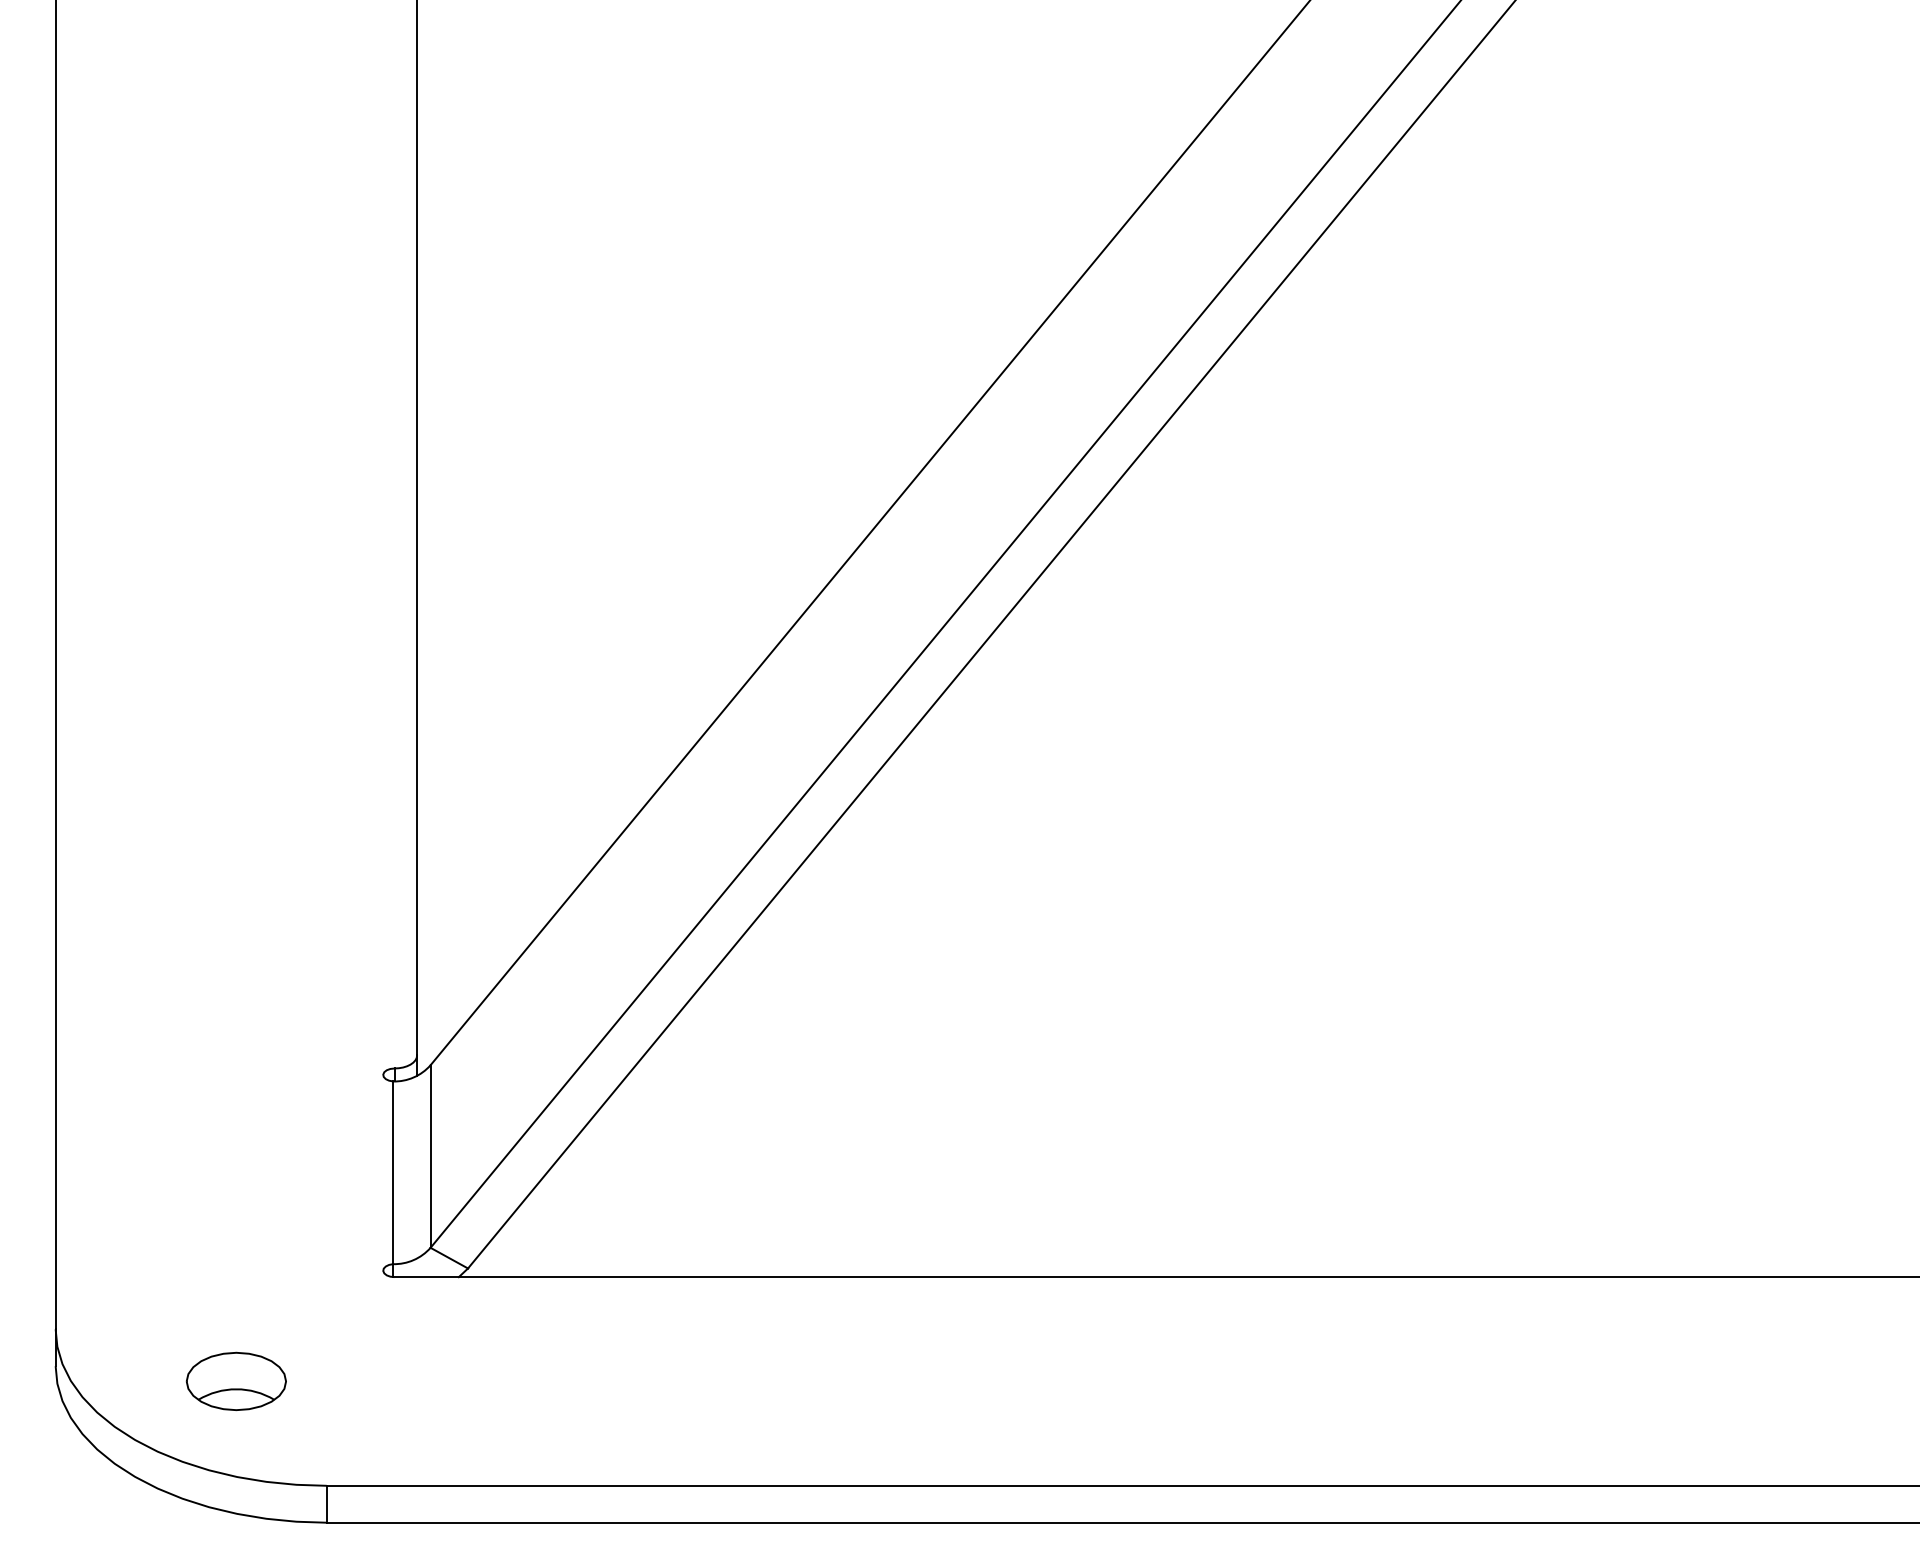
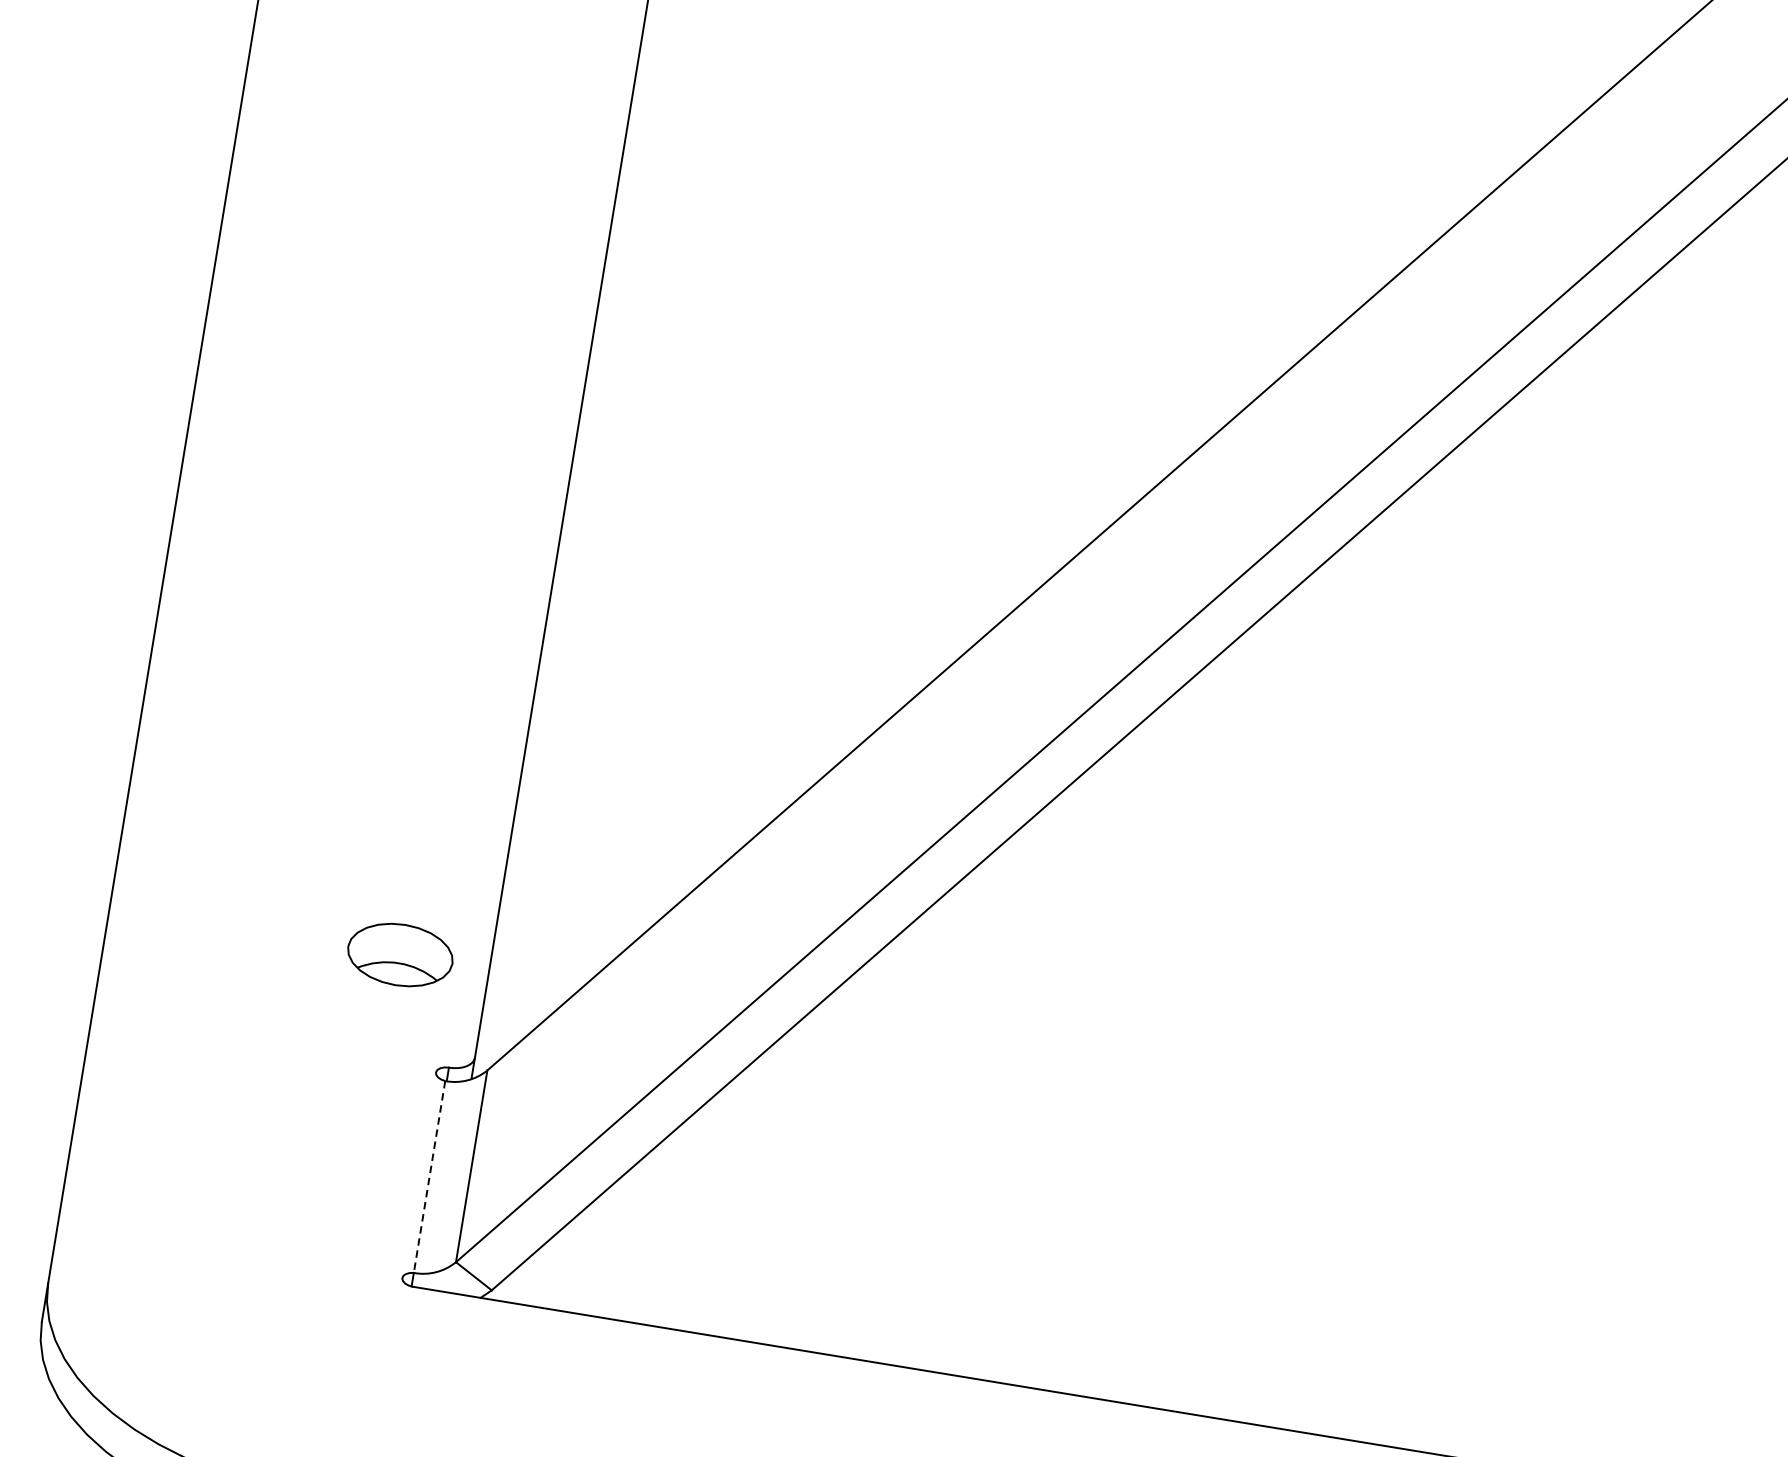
line: (393, 1173) -> (429, 1177), solid -> dashed
part: (235, 1380) -> (399, 953), moved

